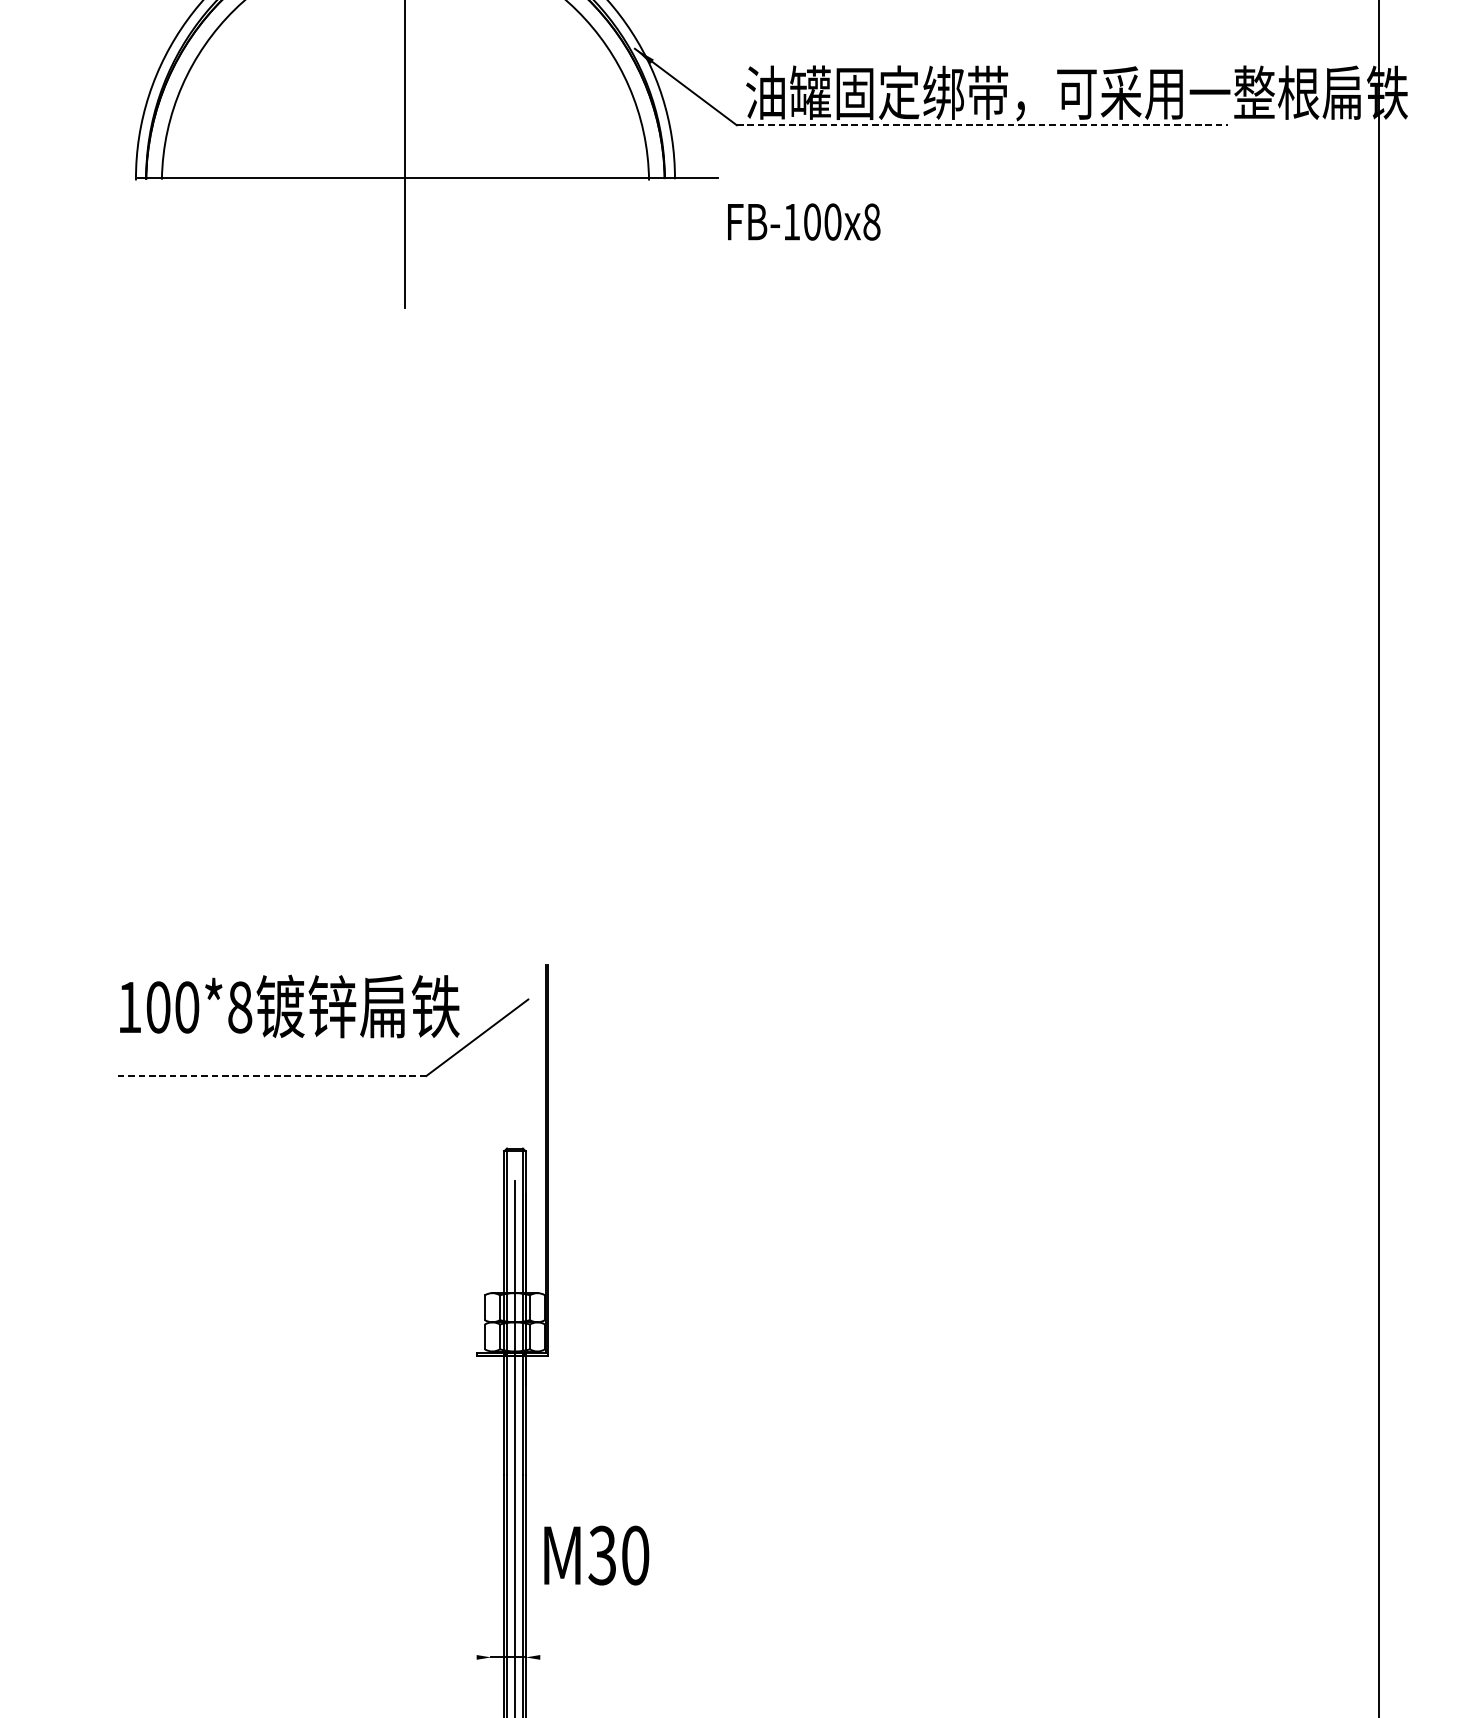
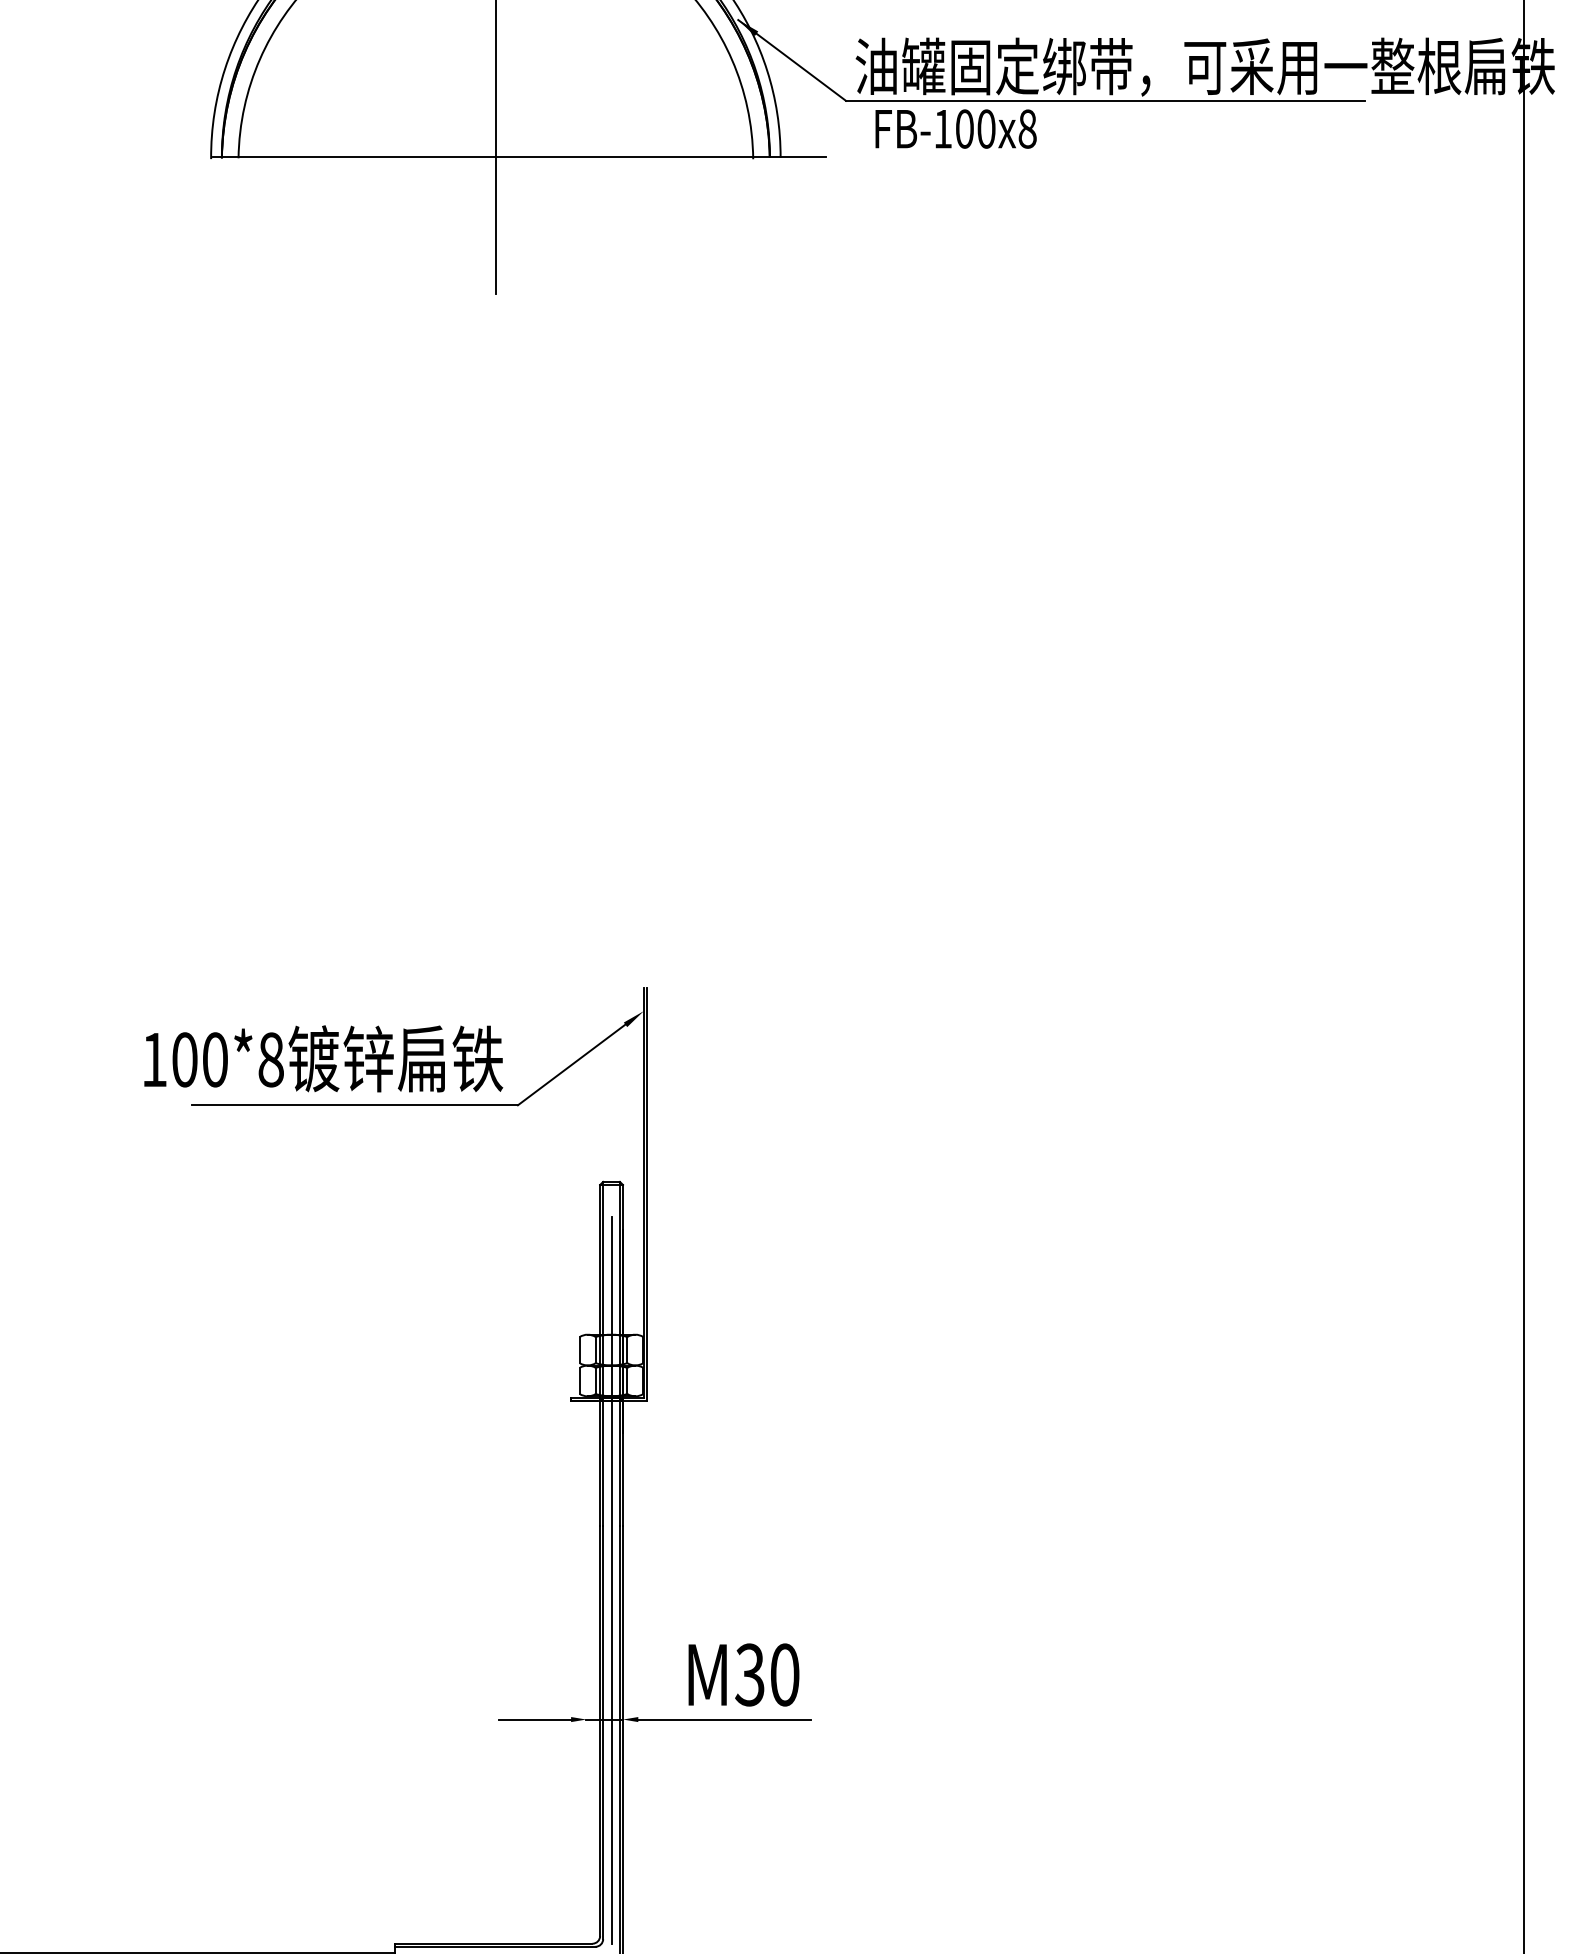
line: (982, 124) -> (1105, 100), dashed -> solid
text: (803, 221) -> (955, 128), moved
fill: (535, 994) -> (633, 1019), added
text: (289, 1006) -> (323, 1058), moved
line: (272, 1076) -> (355, 1105), dashed -> solid
text: (596, 1555) -> (743, 1674), moved
line: (442, 1657) -> (534, 1719), added
line: (621, 1657) -> (724, 1719), added

